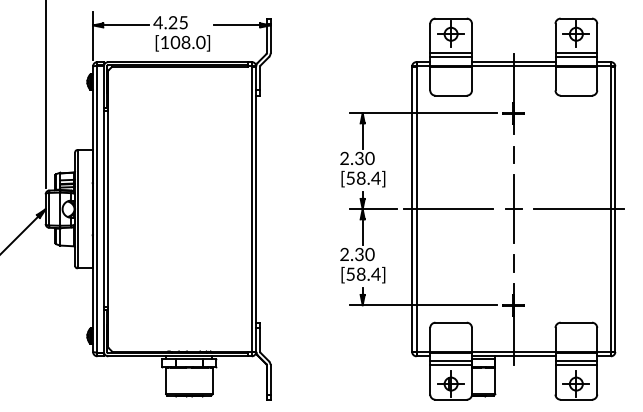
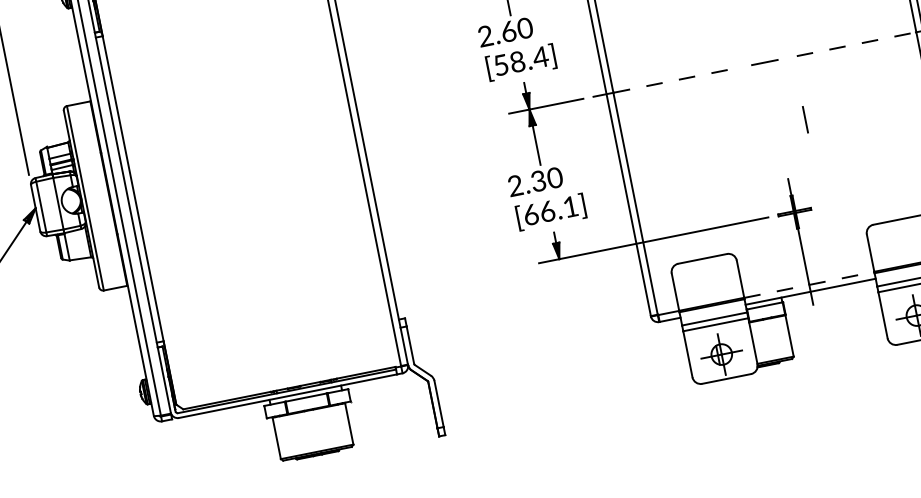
text: (359, 157) -> (508, 30), 2.30 -> 2.60
line: (455, 209) -> (674, 81), solid -> dashed
line: (513, 209) -> (764, 63), removed
line: (572, 209) -> (856, 44), solid -> dashed
line: (513, 263) -> (805, 119), moved
text: (363, 273) -> (550, 209), [58.4] -> [66.1]
line: (513, 351) -> (808, 284), solid -> dashed

